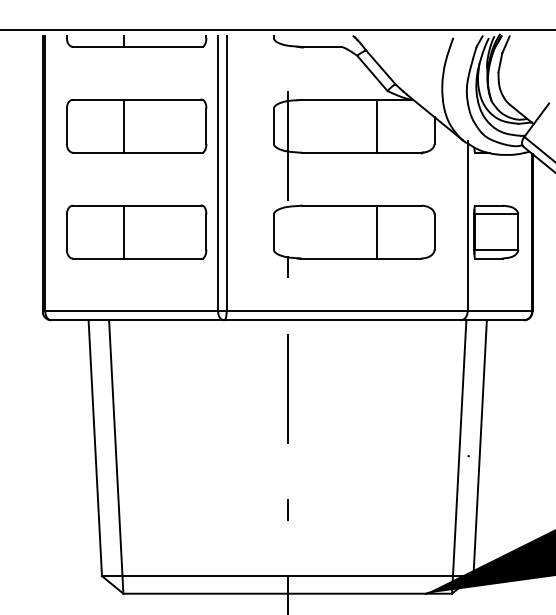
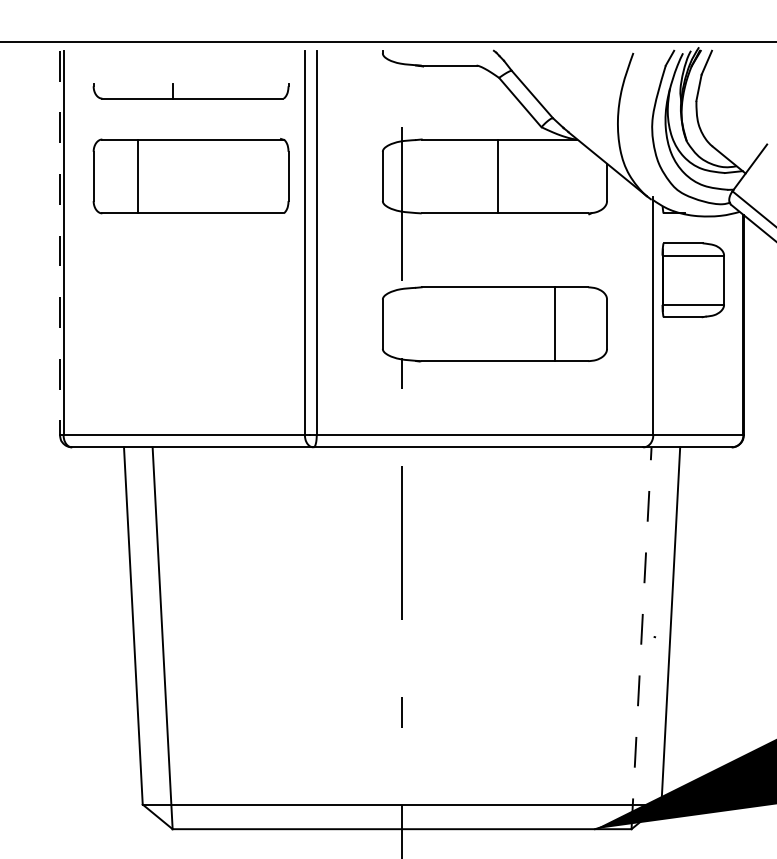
part: (136, 46) -> (190, 98), moved
line: (123, 126) -> (137, 176), moved
line: (377, 126) -> (498, 176), moved
line: (42, 174) -> (59, 243), solid -> dashed
part: (136, 231) -> (190, 323), removed
line: (377, 232) -> (555, 324), moved
part: (495, 232) -> (692, 280), moved
line: (459, 456) -> (641, 637), solid -> dashed

